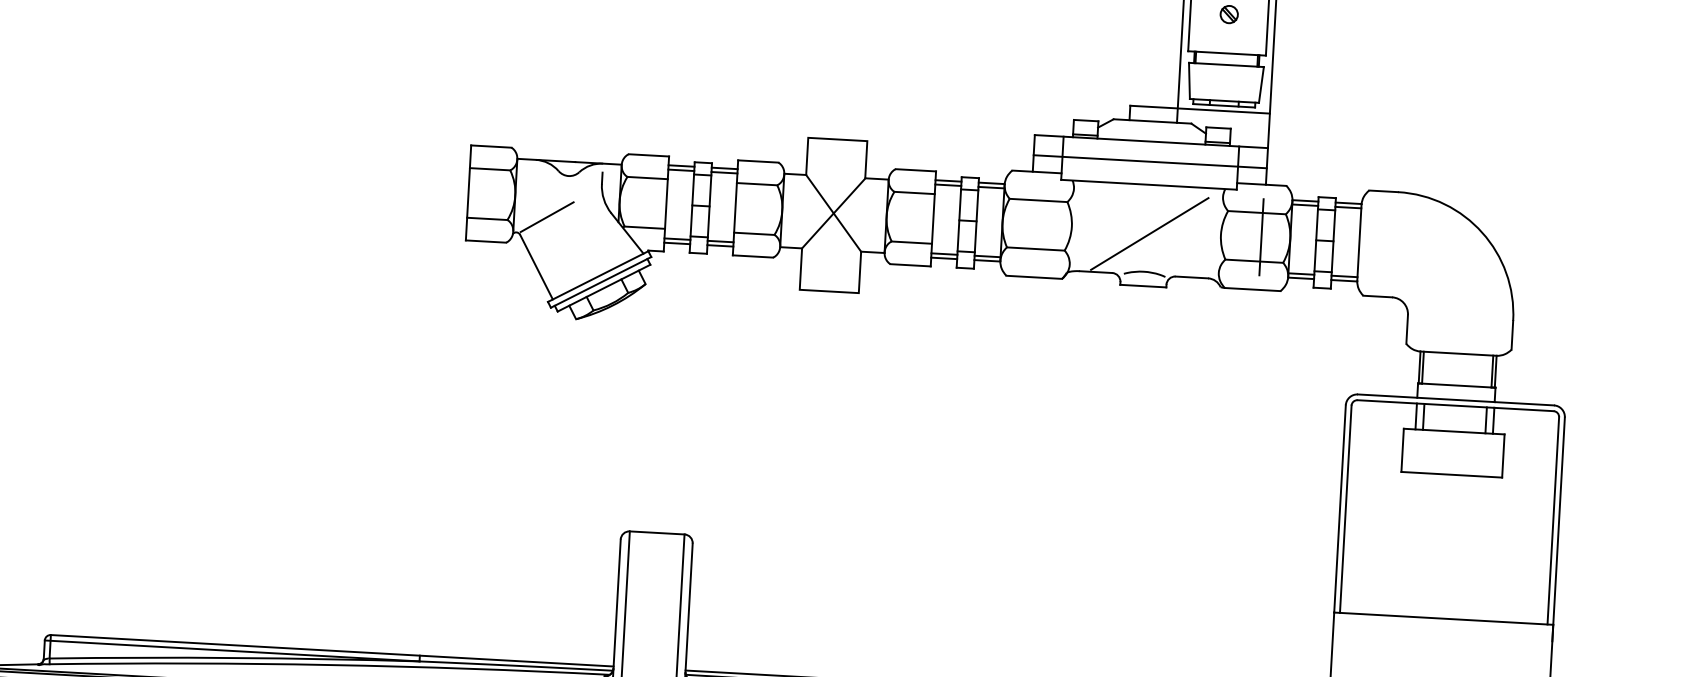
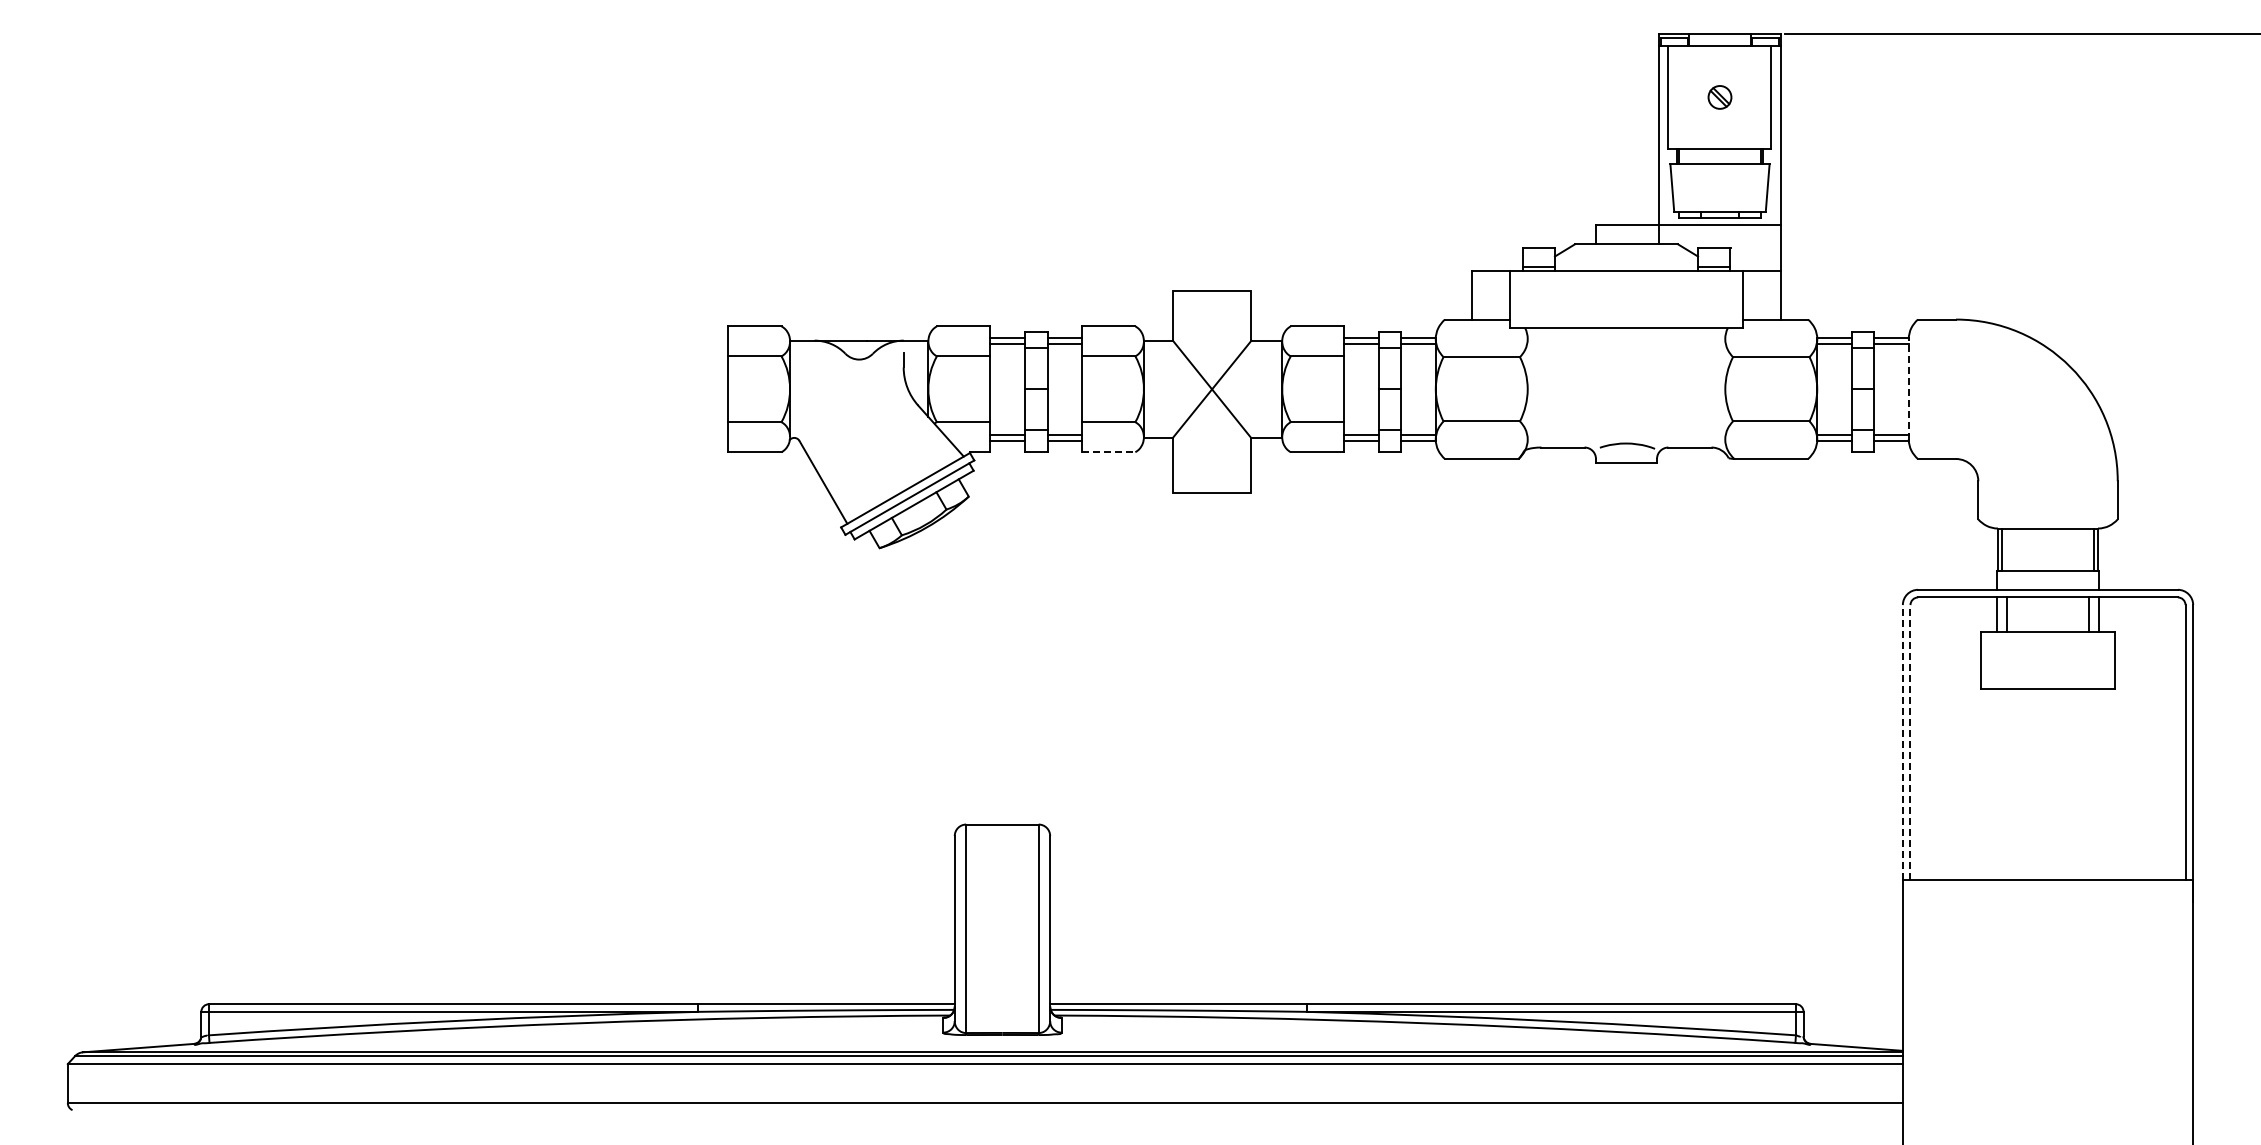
line: (1150, 161) -> (1626, 297), removed
line: (546, 217) -> (833, 415), removed
line: (1150, 233) -> (1631, 392), removed
line: (1261, 236) -> (1779, 388), removed
line: (1359, 242) -> (1908, 388), solid -> dashed
line: (752, 256) -> (1108, 452), solid -> dashed
line: (1339, 508) -> (1902, 741), solid -> dashed
line: (1345, 508) -> (1910, 741), solid -> dashed

